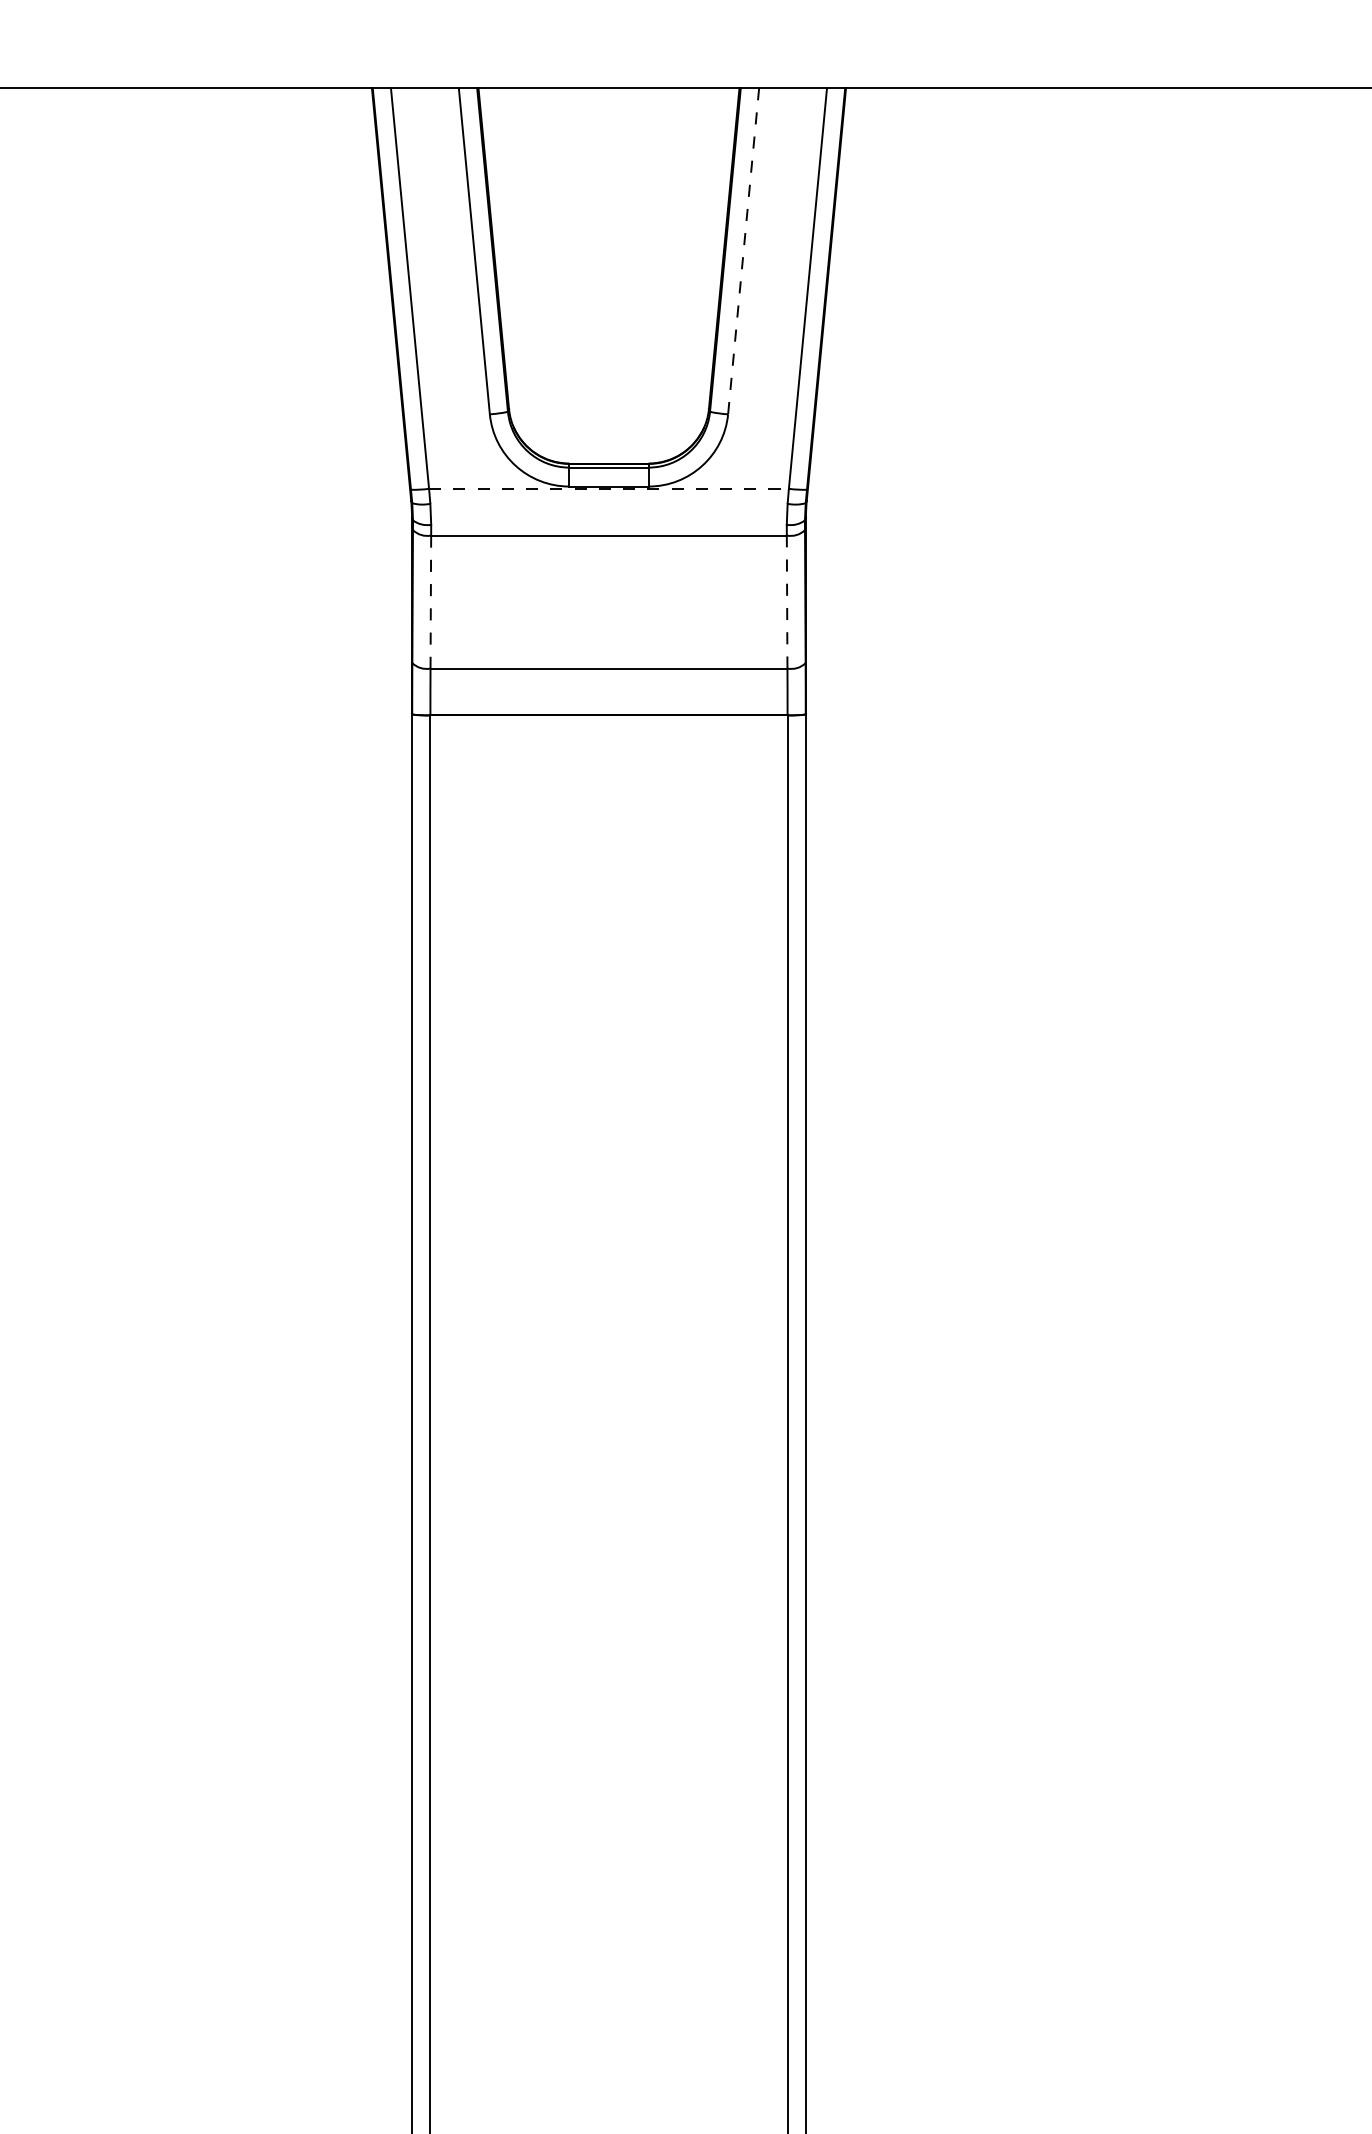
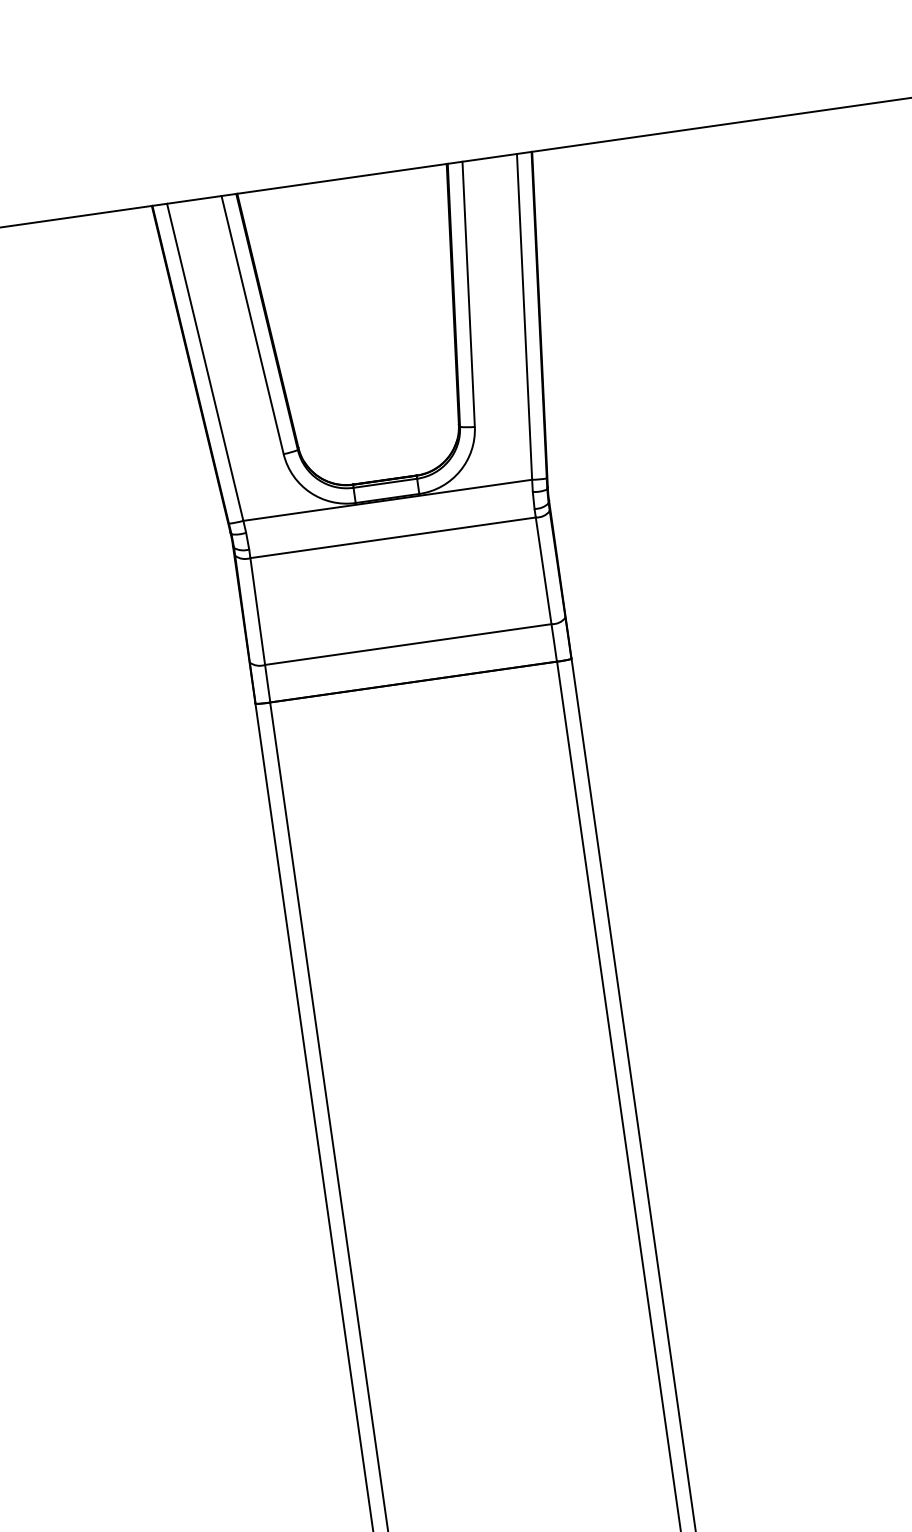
line: (743, 251) -> (468, 294), dashed -> solid
line: (608, 488) -> (387, 500), dashed -> solid
line: (430, 602) -> (257, 611), dashed -> solid
line: (787, 602) -> (543, 571), dashed -> solid

